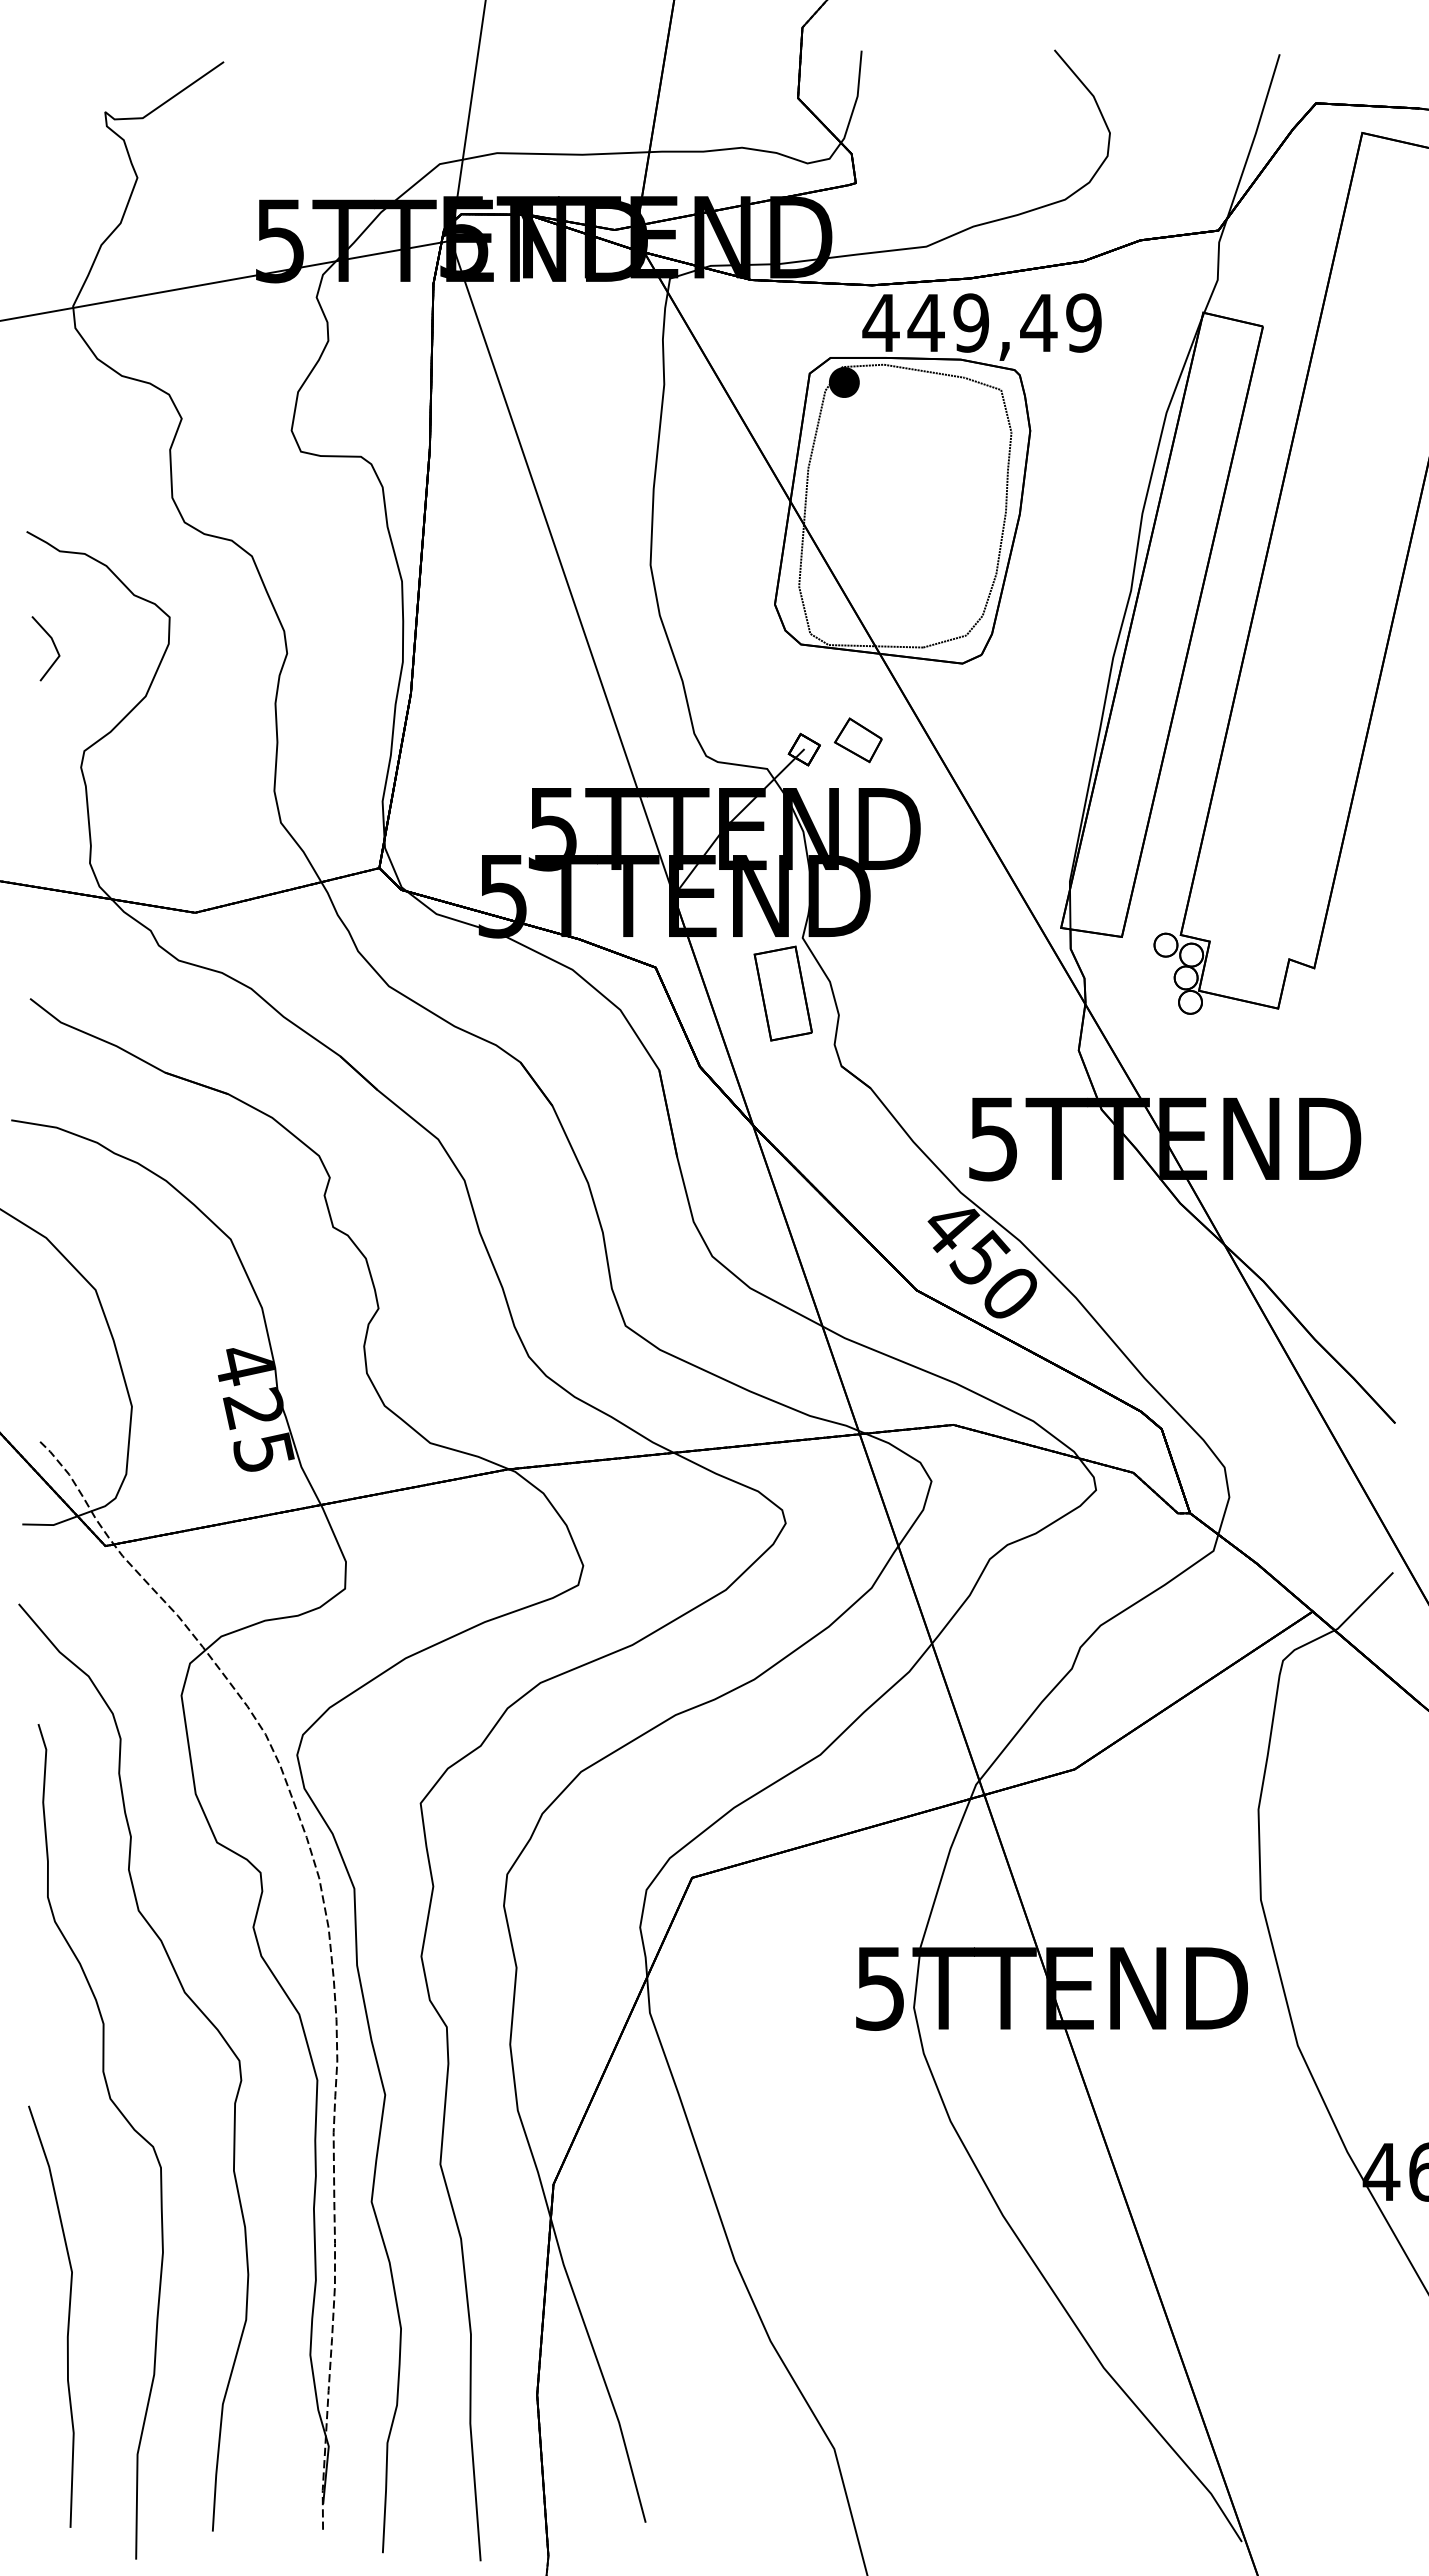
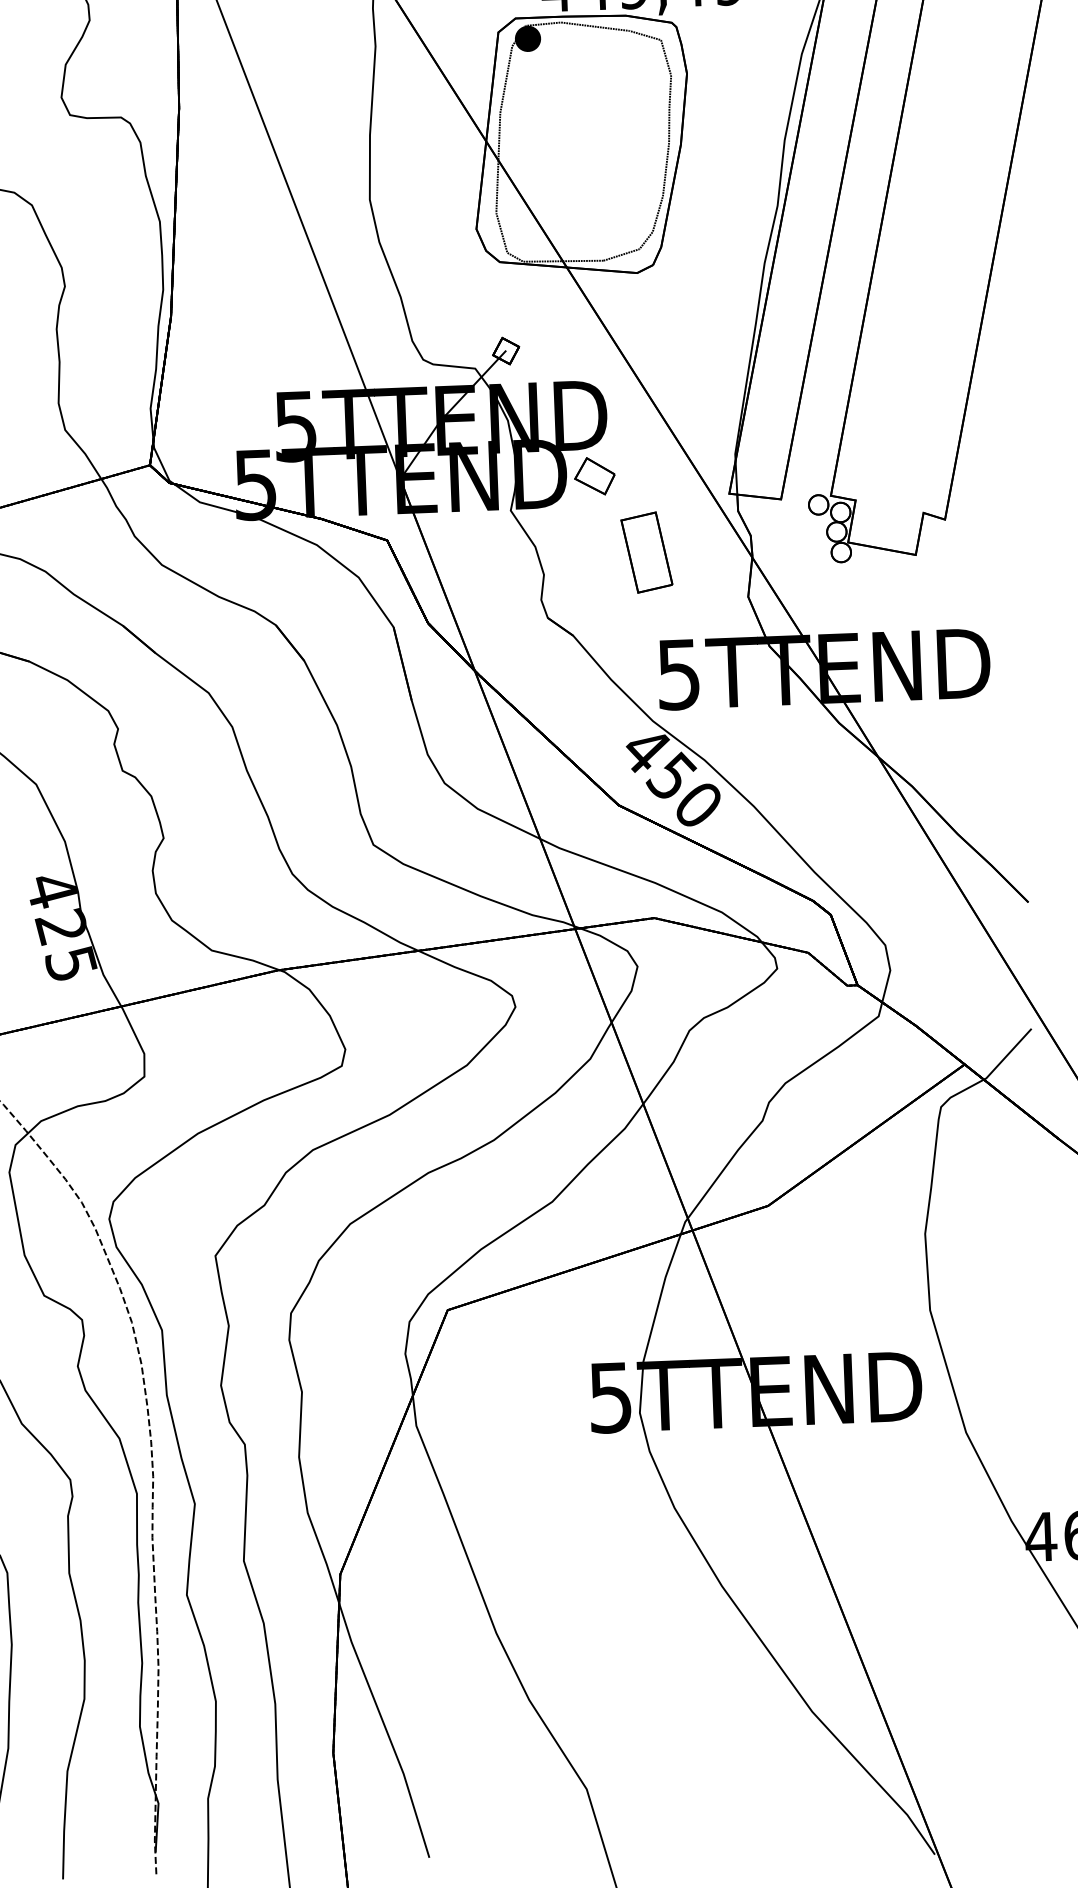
part: (858, 740) -> (594, 476), moved
part: (782, 993) -> (646, 552), moved

